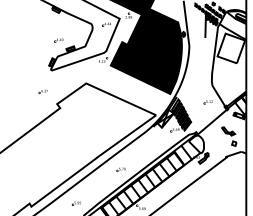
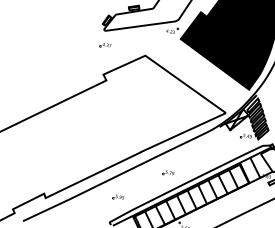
part: (42, 92) -> (104, 46), moved
part: (75, 203) -> (116, 197), moved

